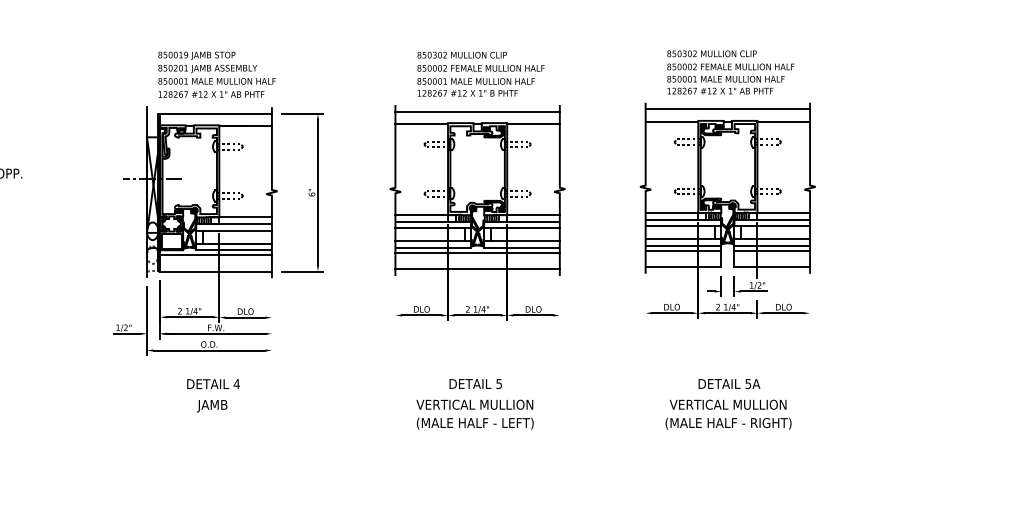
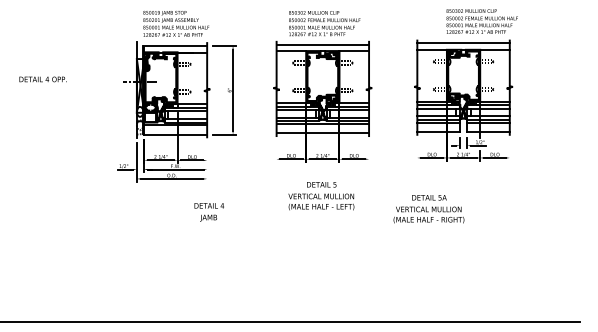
text: (729, 72) -> (481, 21), moved
text: (212, 395) -> (208, 212), moved
text: (475, 404) -> (321, 196), moved
text: (727, 404) -> (428, 209), moved

